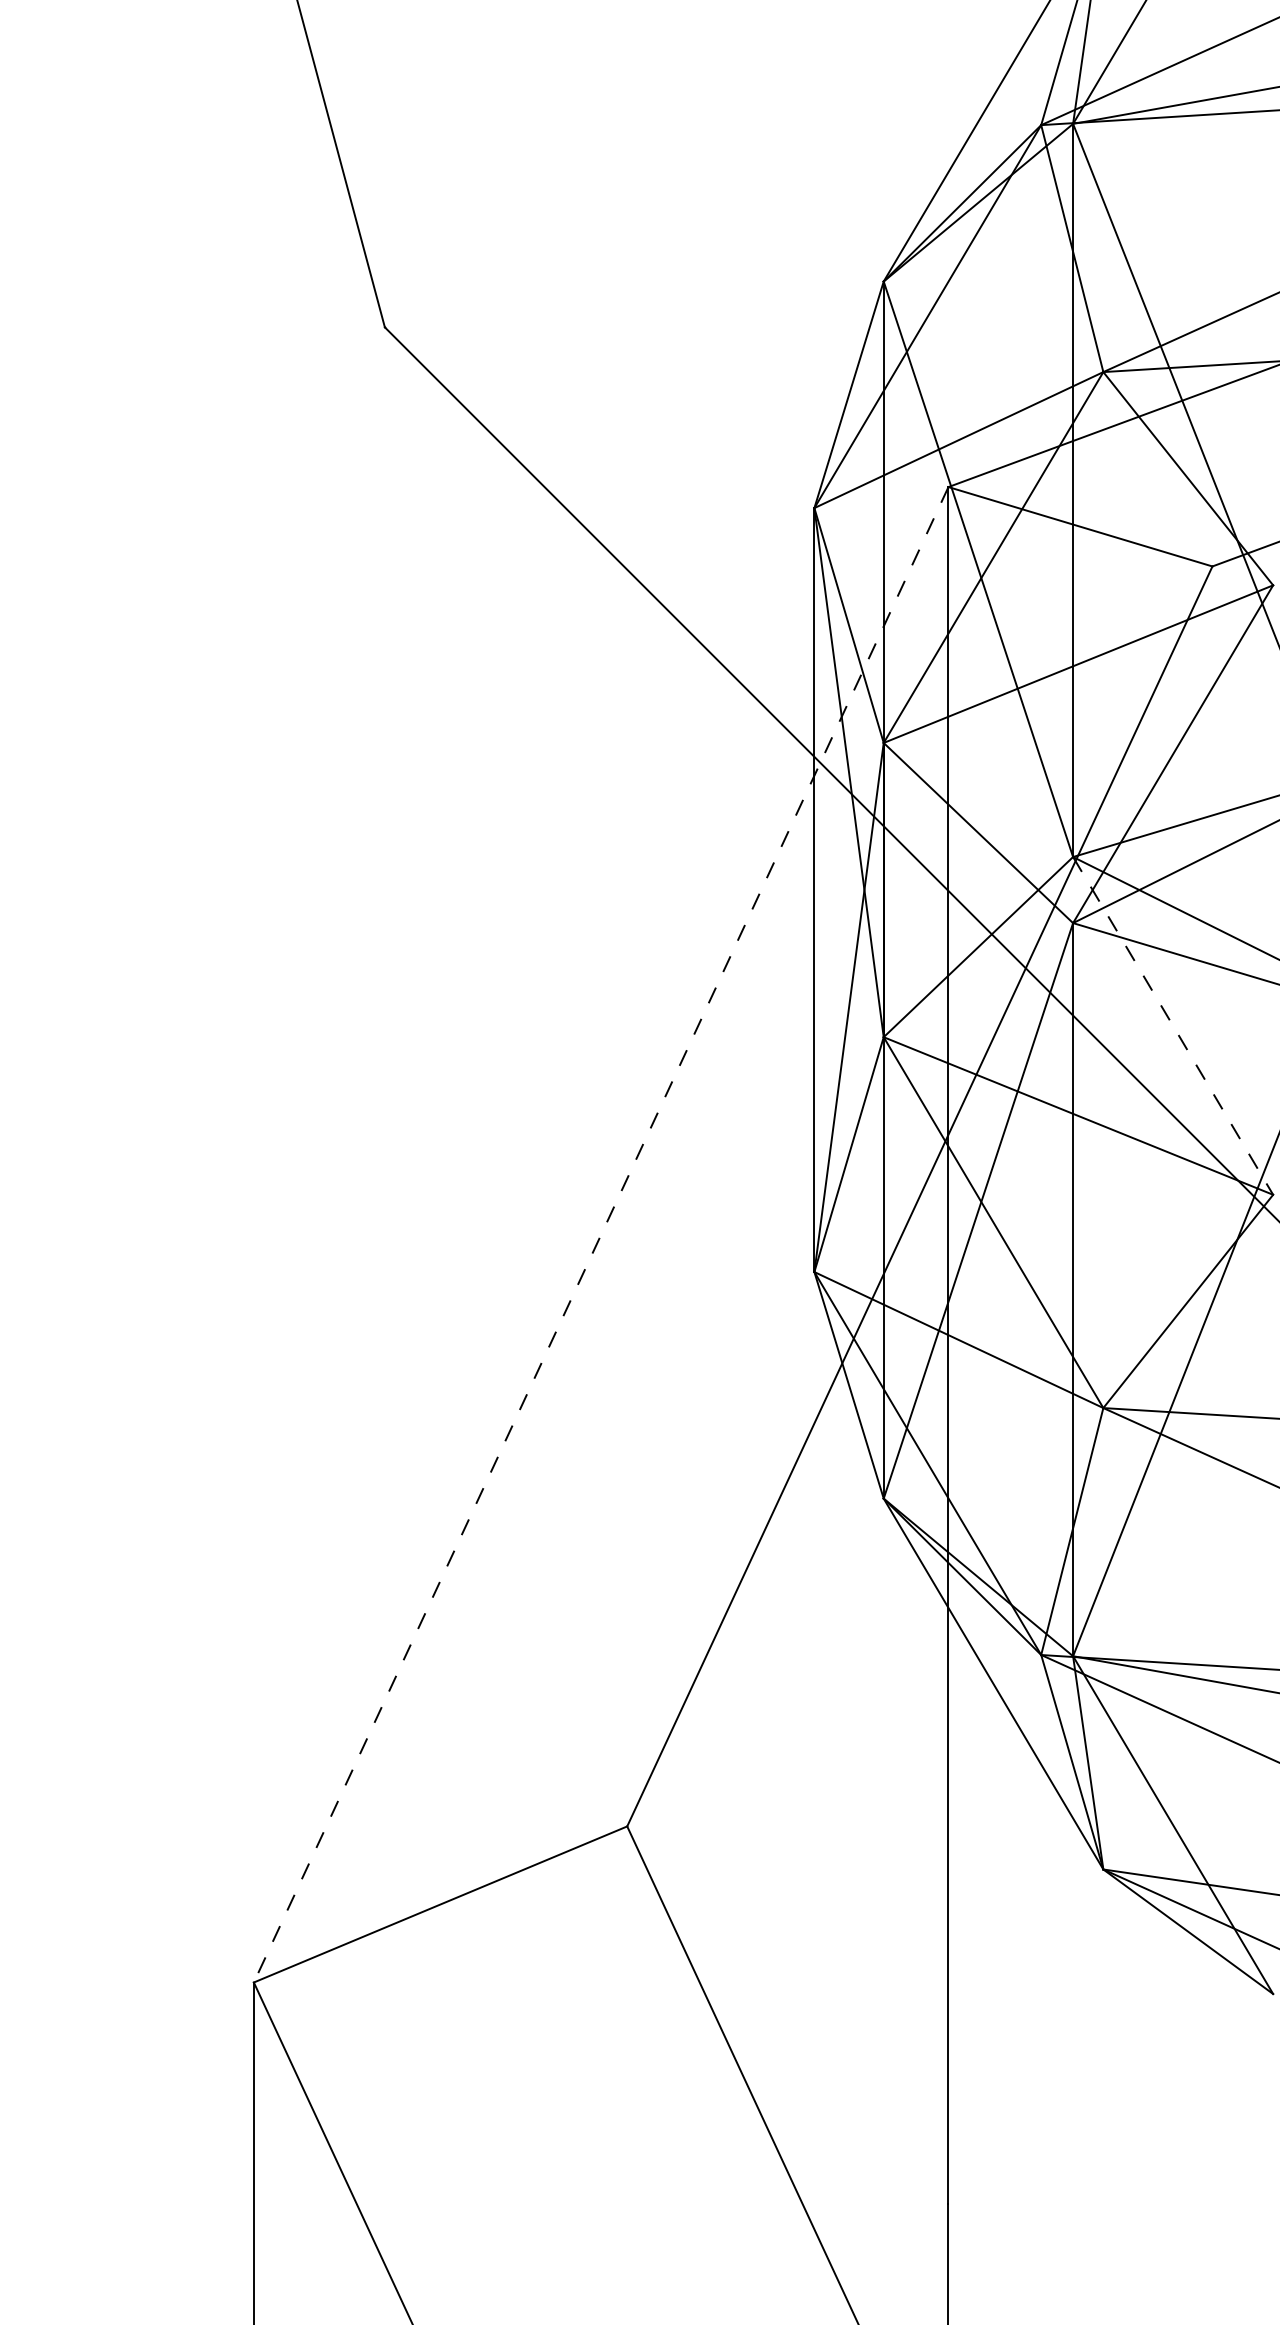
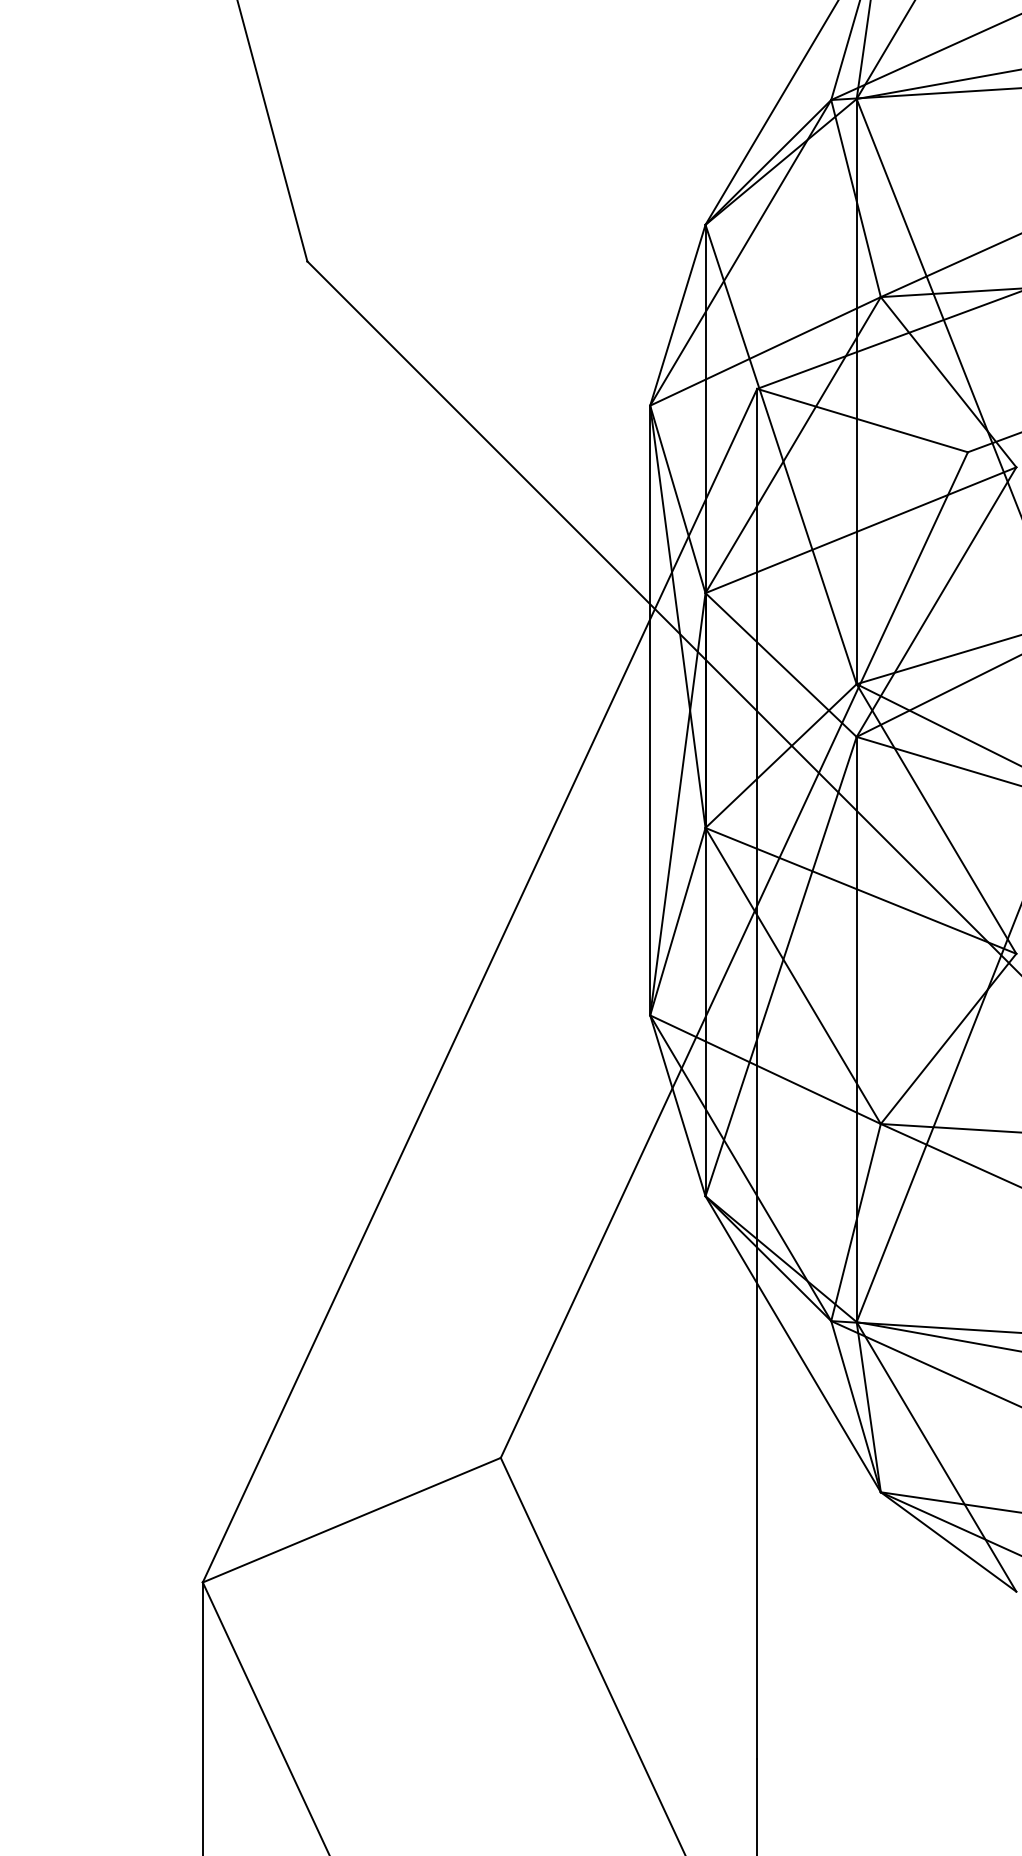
line: (1173, 1025) -> (936, 818), dashed -> solid
line: (600, 1235) -> (479, 986), dashed -> solid

